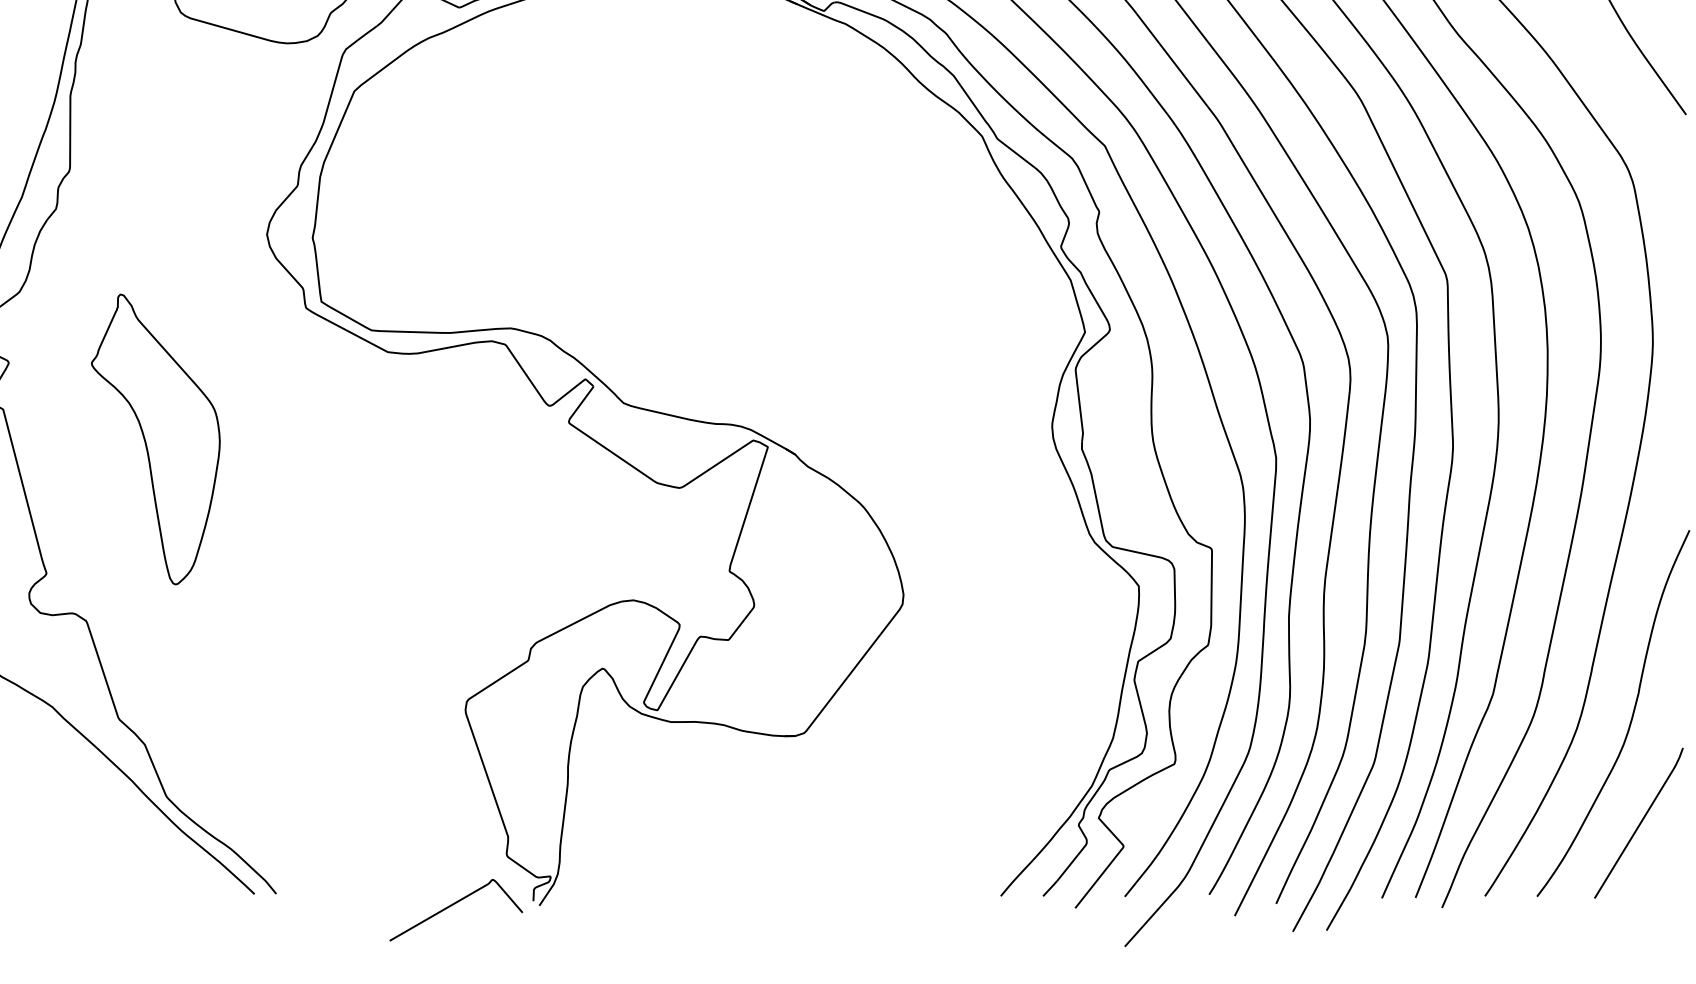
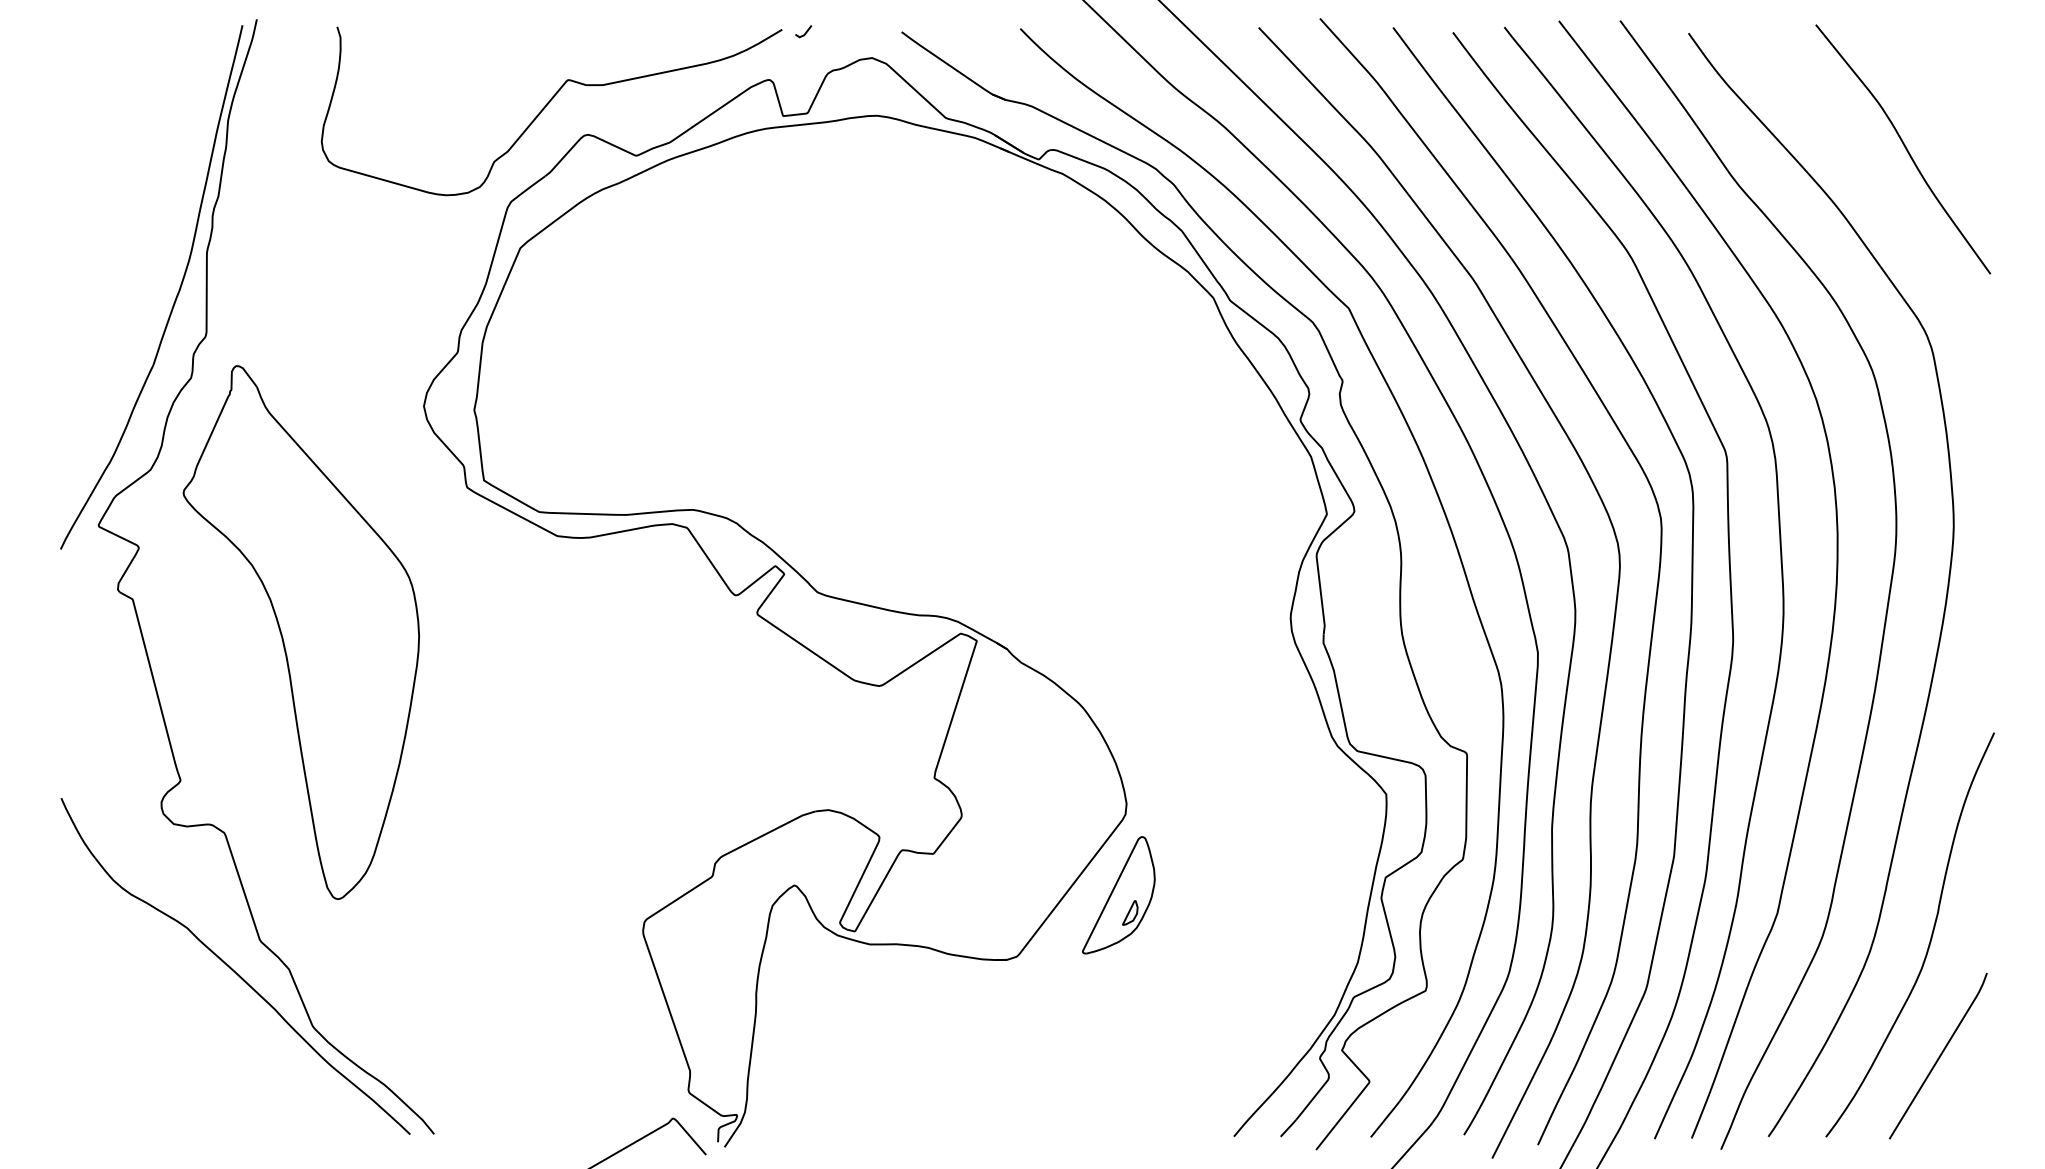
part: (155, 439) -> (300, 632), size x1.67
part: (896, 677) -> (1118, 895), added

